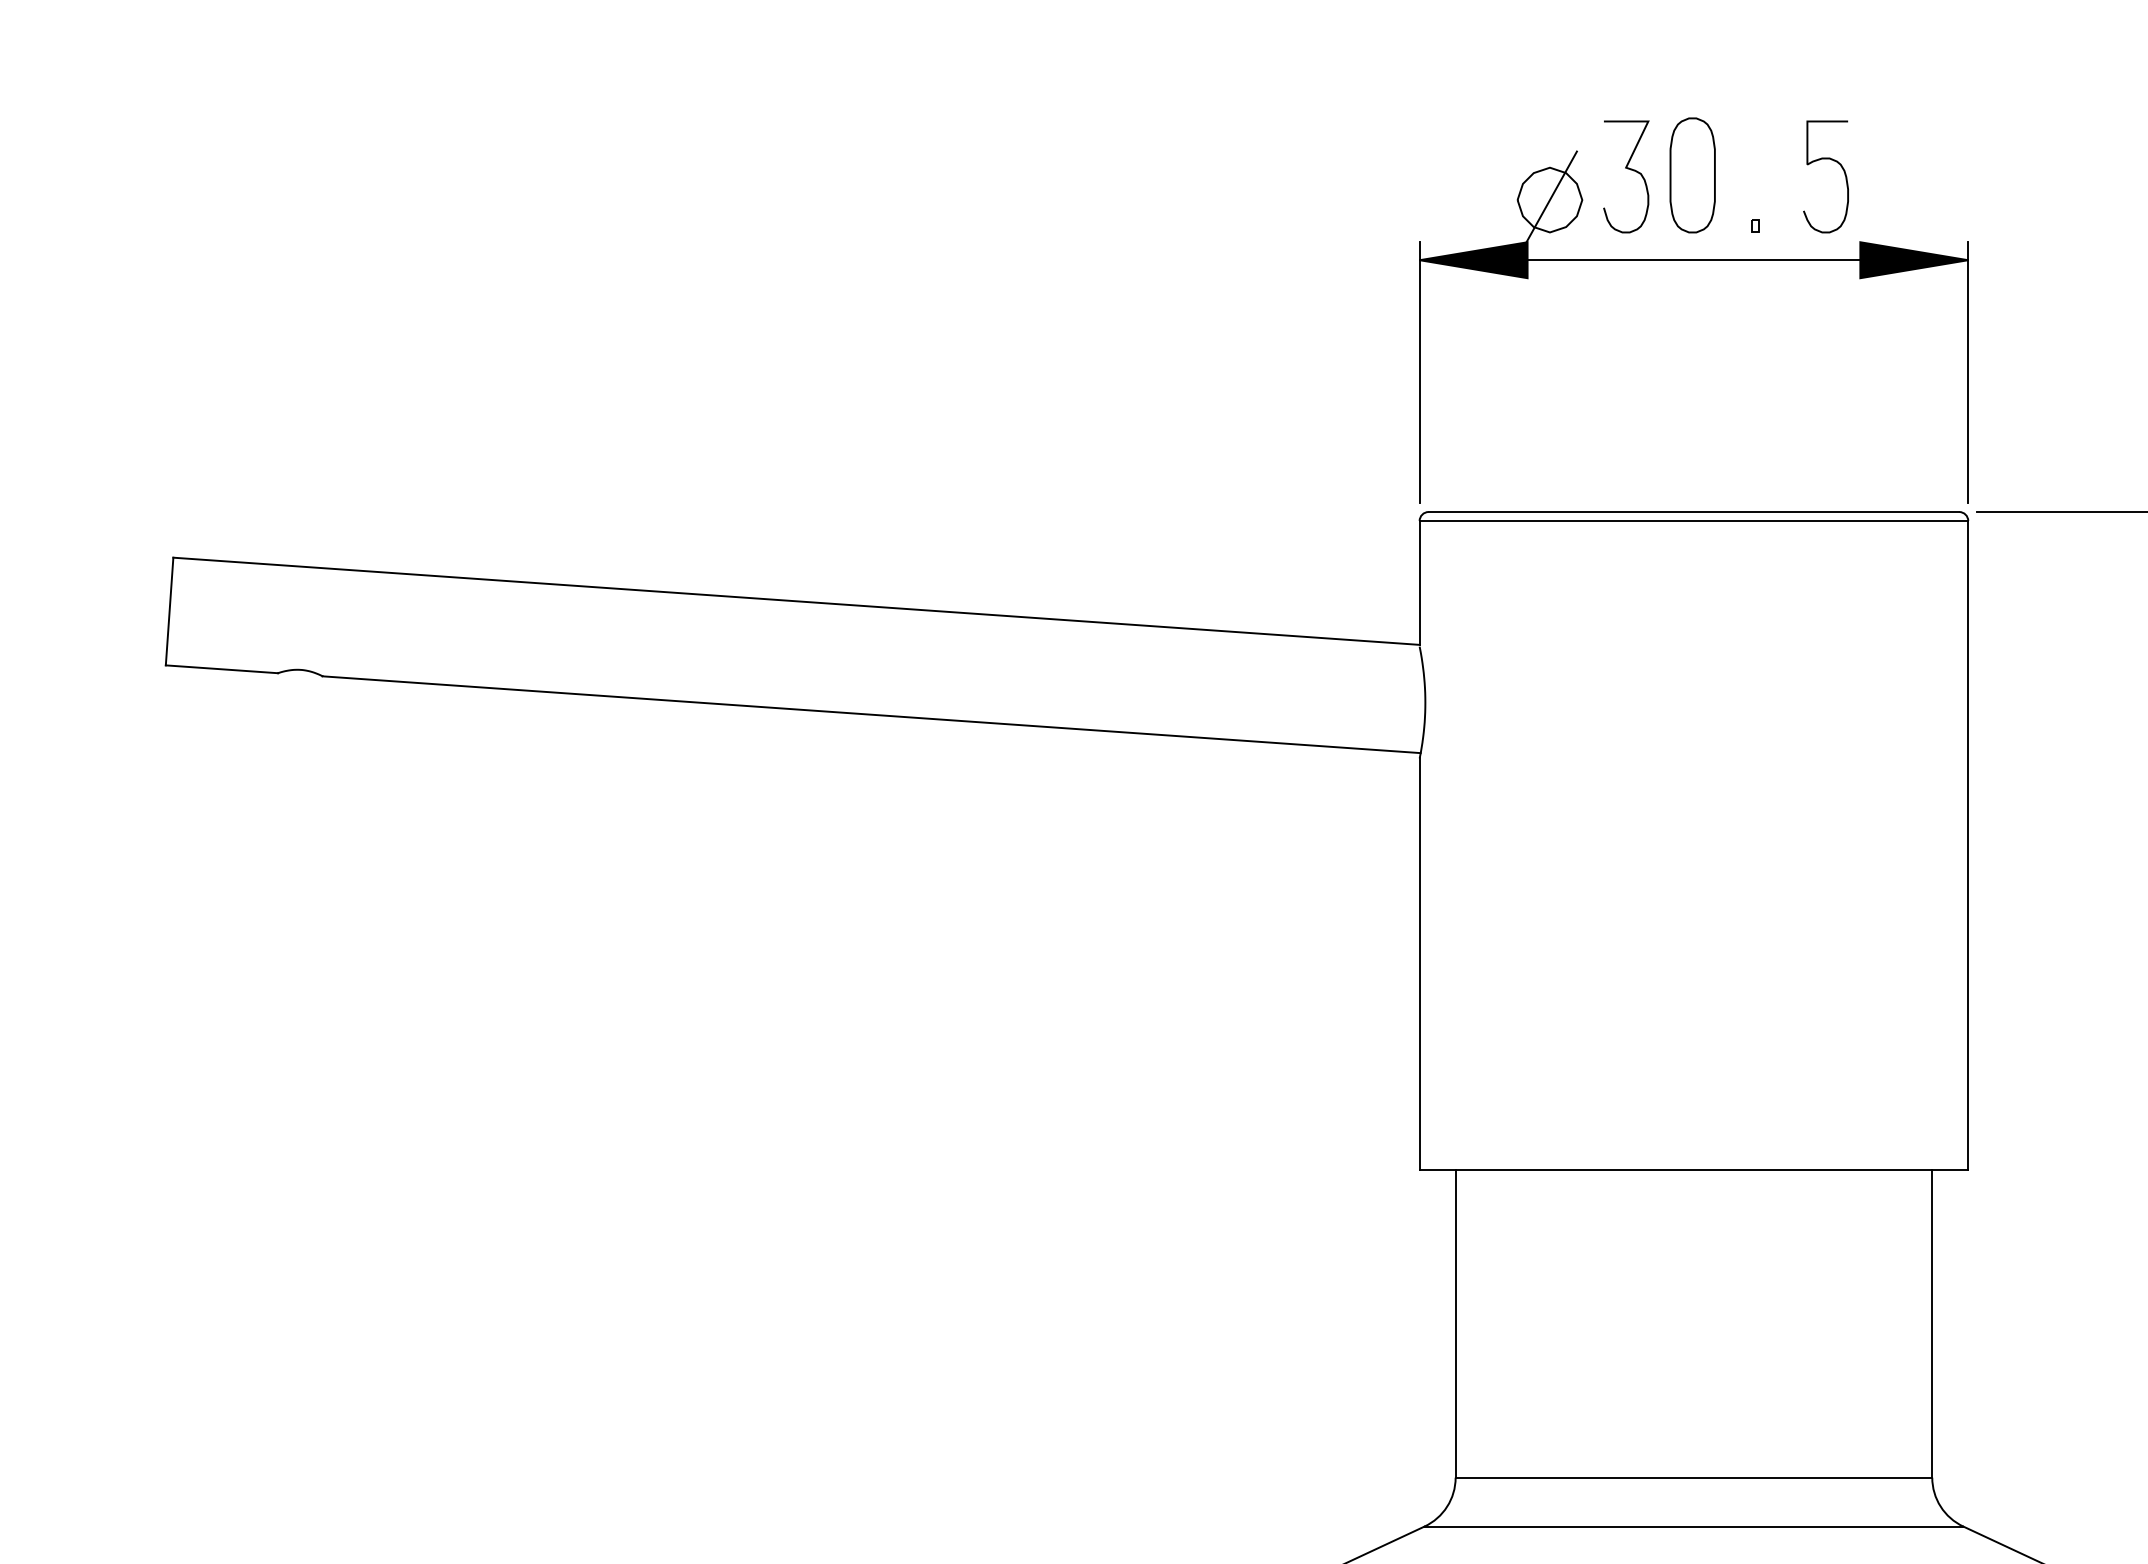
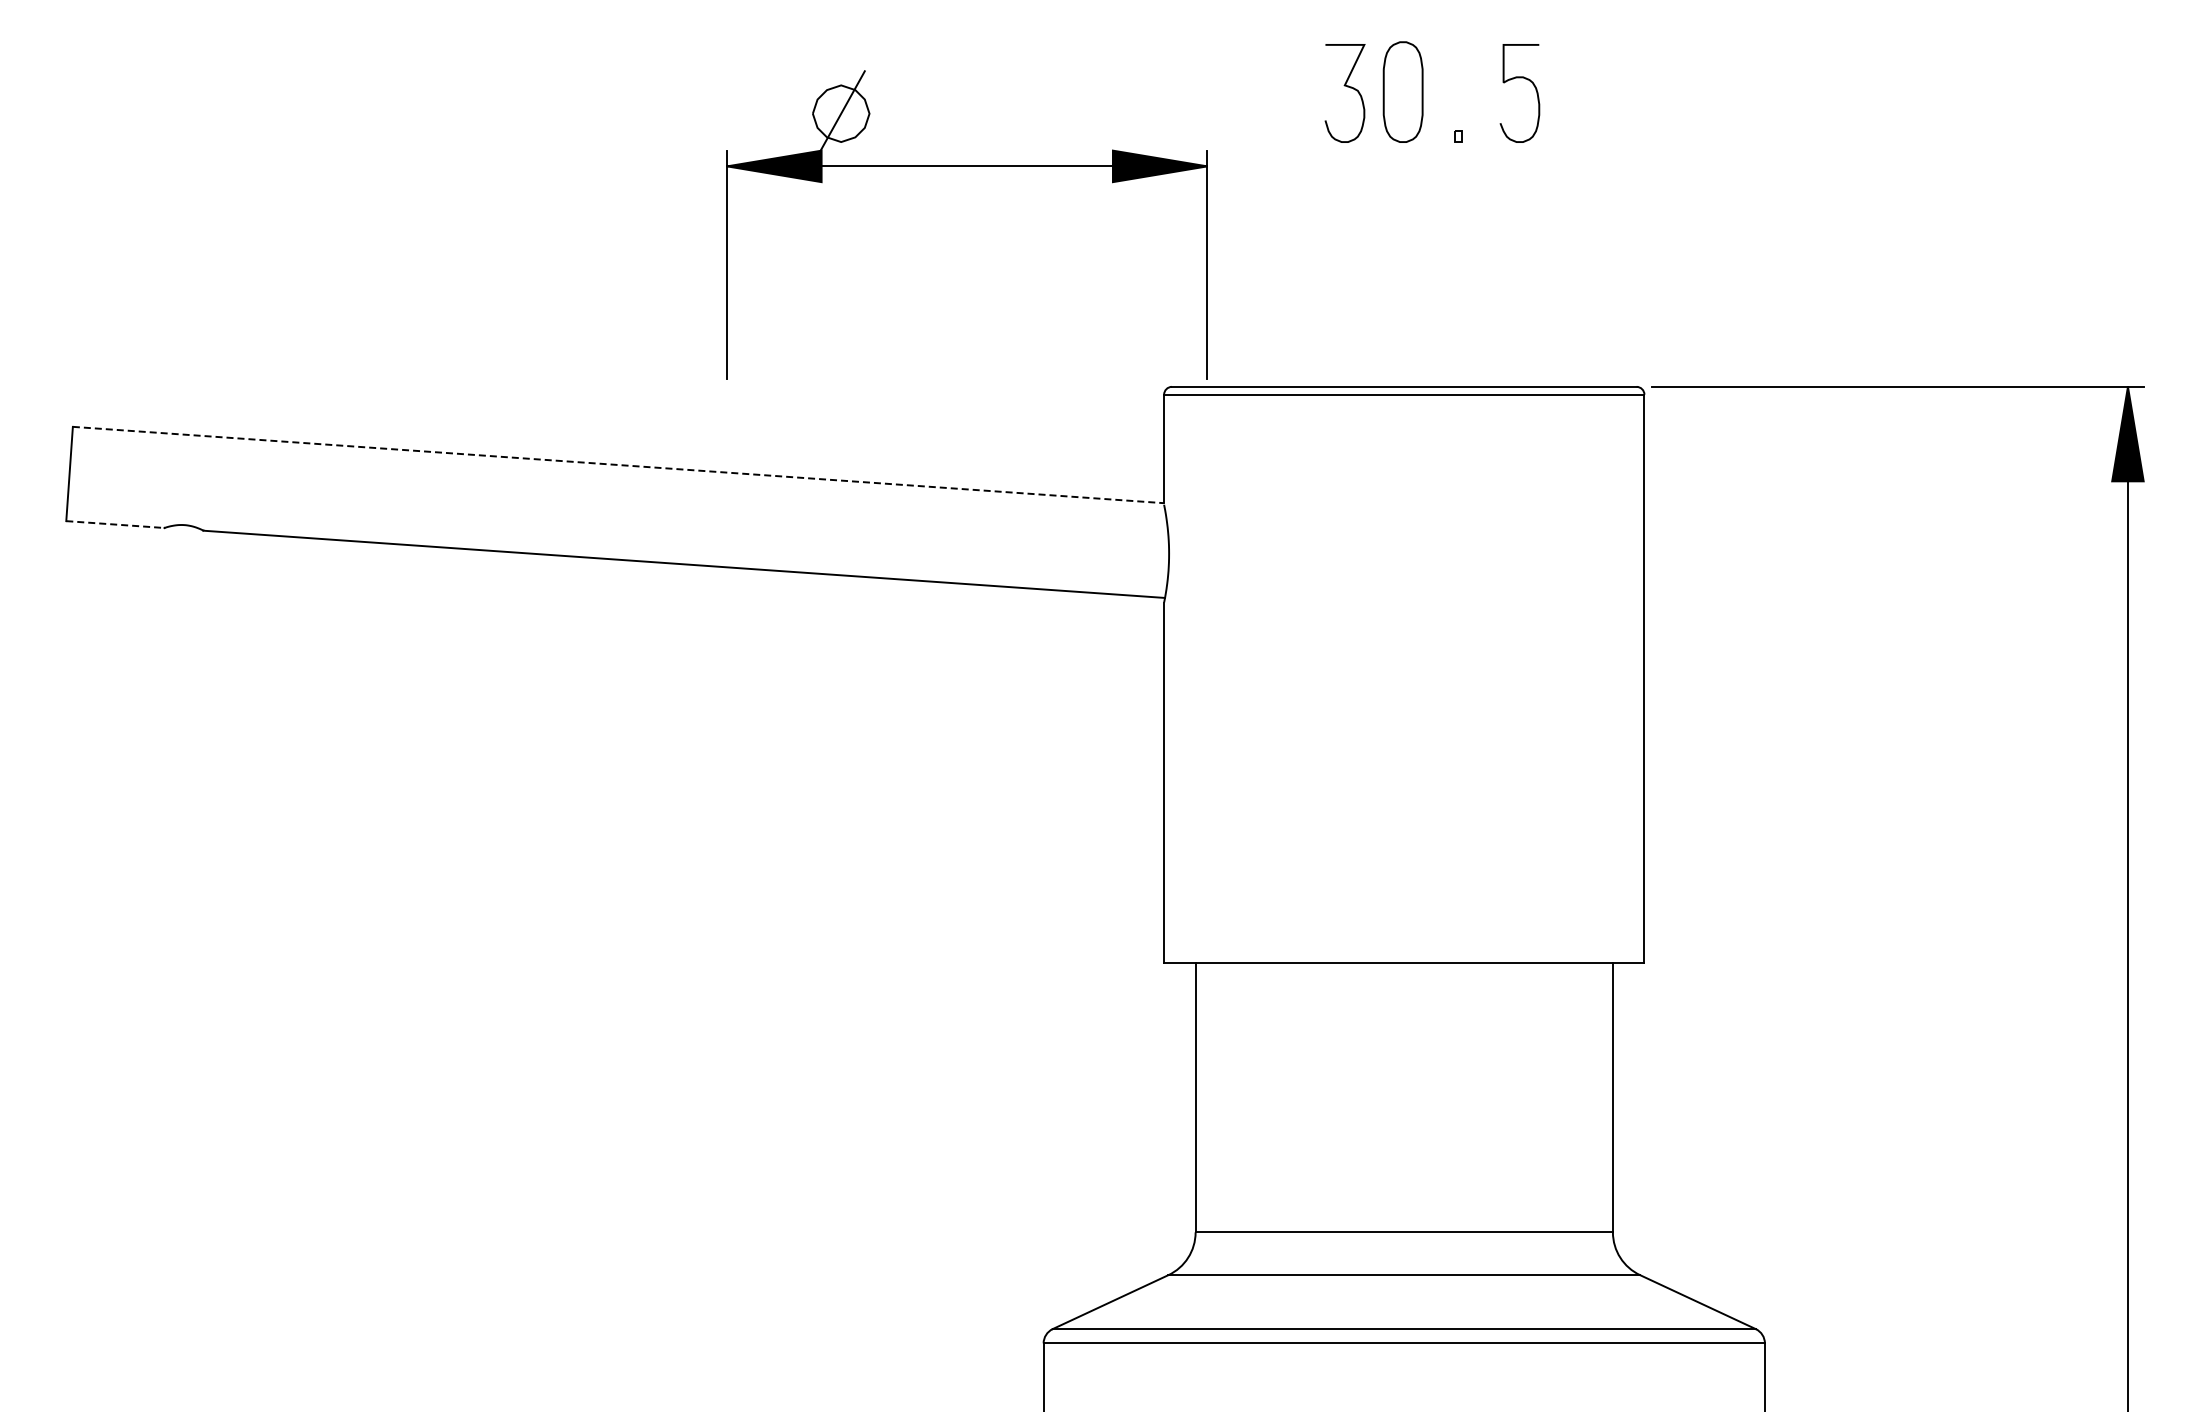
part: (1693, 260) -> (966, 166), moved
line: (796, 601) -> (618, 465), solid -> dashed
line: (222, 669) -> (115, 524), solid -> dashed

